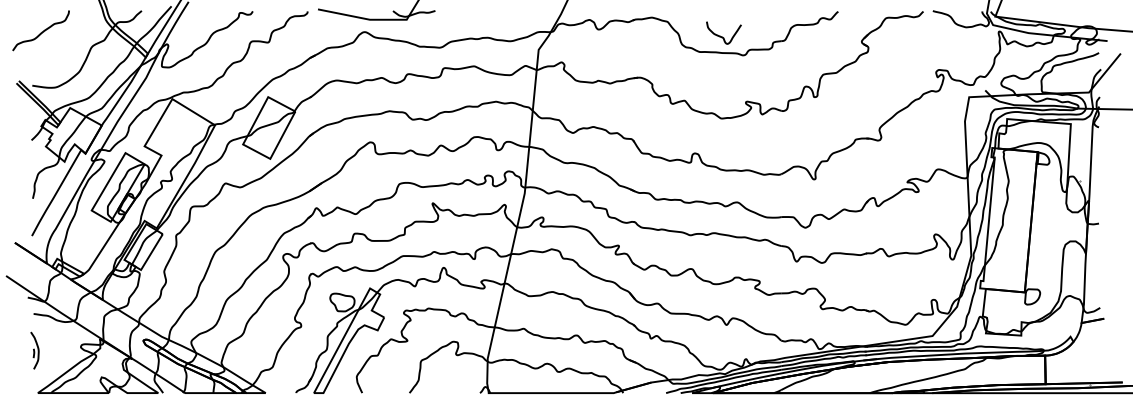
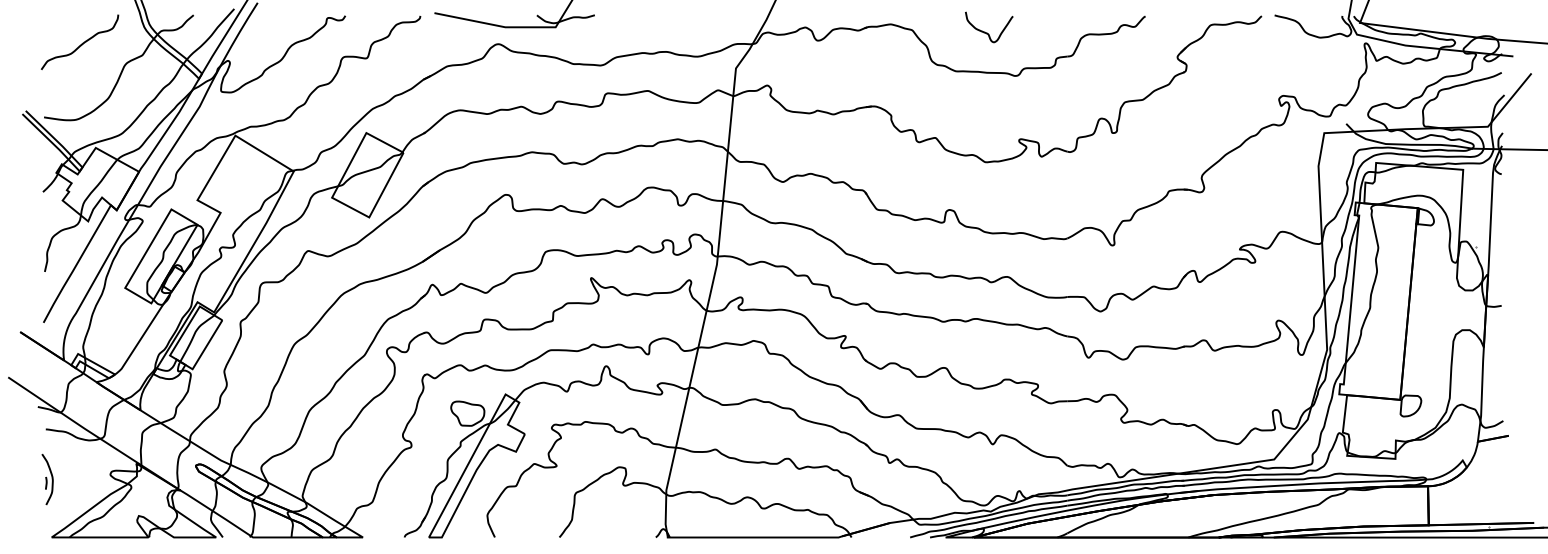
curve: (42, 31) -> (81, 43), moved
curve: (722, 36) -> (987, 32), moved

